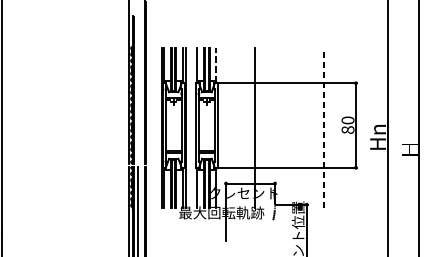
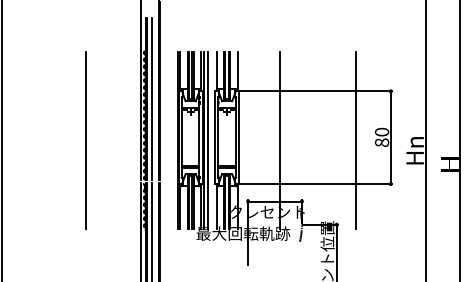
line: (216, 65) -> (237, 71), dashed -> solid
line: (138, 89) -> (151, 98), added
line: (77, 128) -> (85, 140), added
line: (189, 128) -> (207, 140), added
line: (324, 128) -> (356, 140), dashed -> solid

